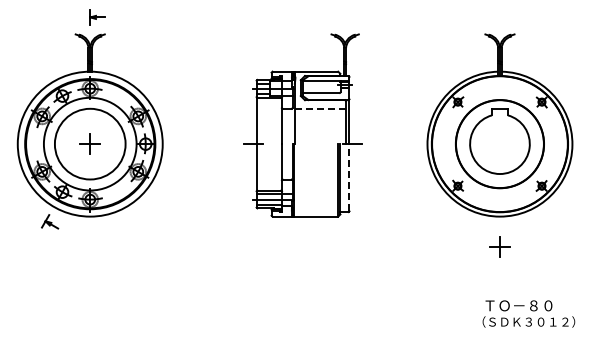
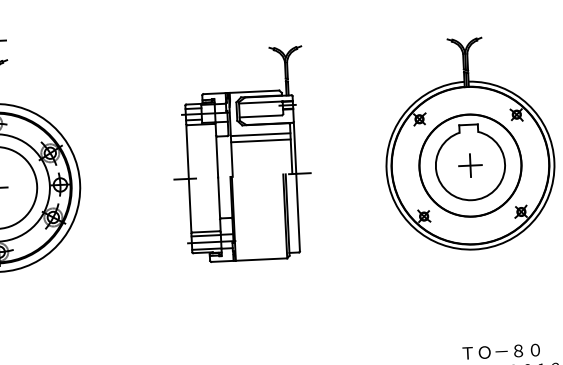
line: (320, 108) -> (260, 134), dashed -> solid
line: (320, 114) -> (261, 141), added
line: (349, 177) -> (298, 212), dashed -> solid
part: (499, 246) -> (469, 164), moved

